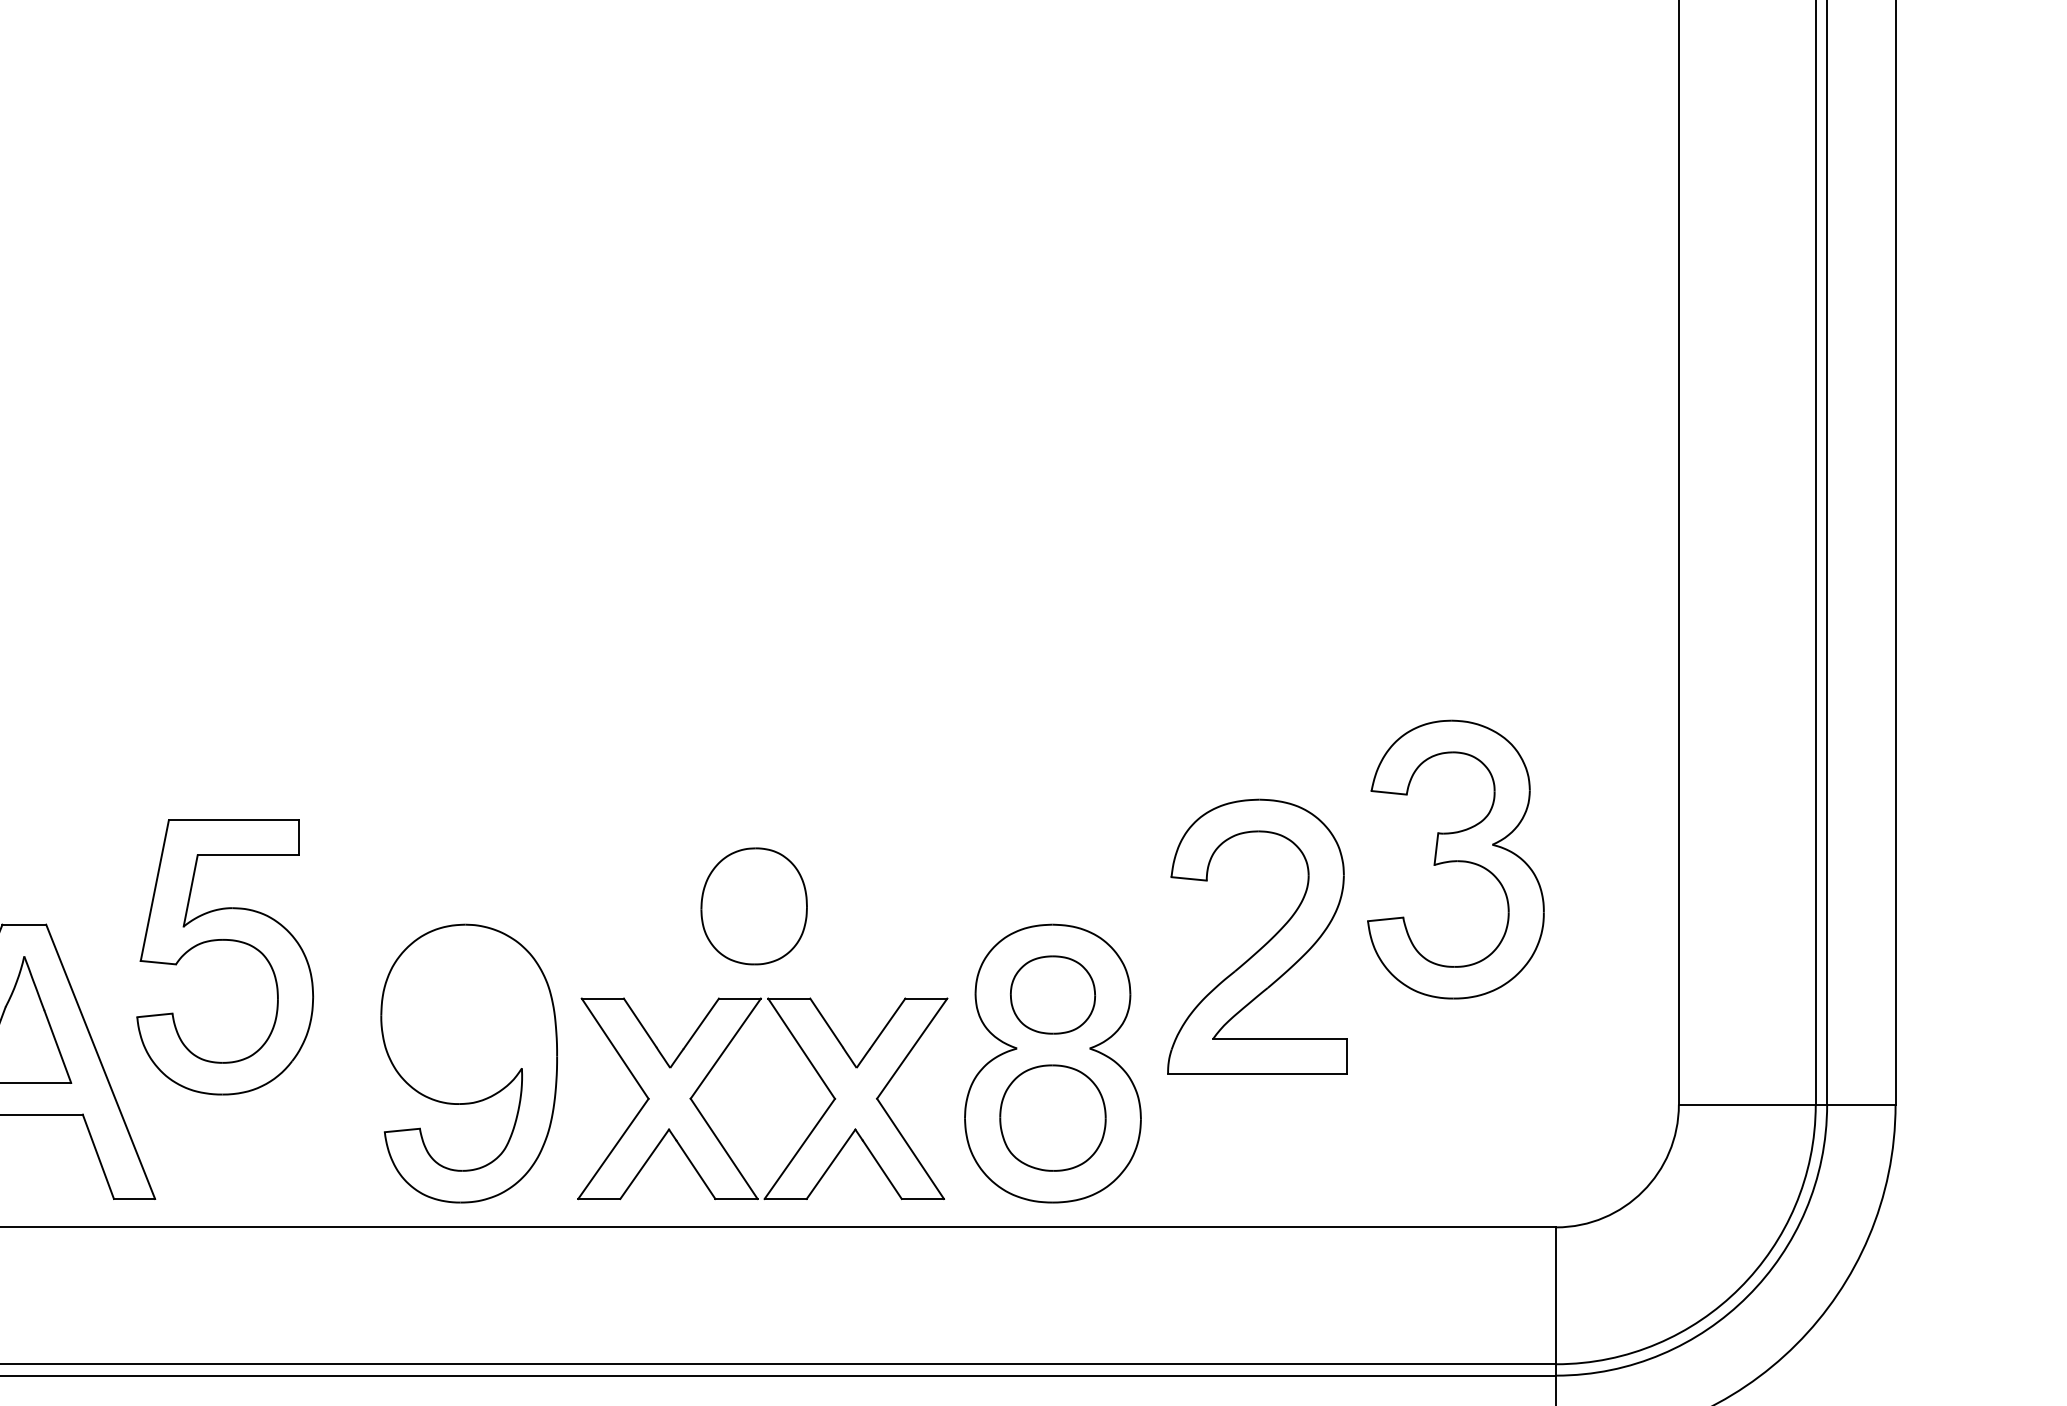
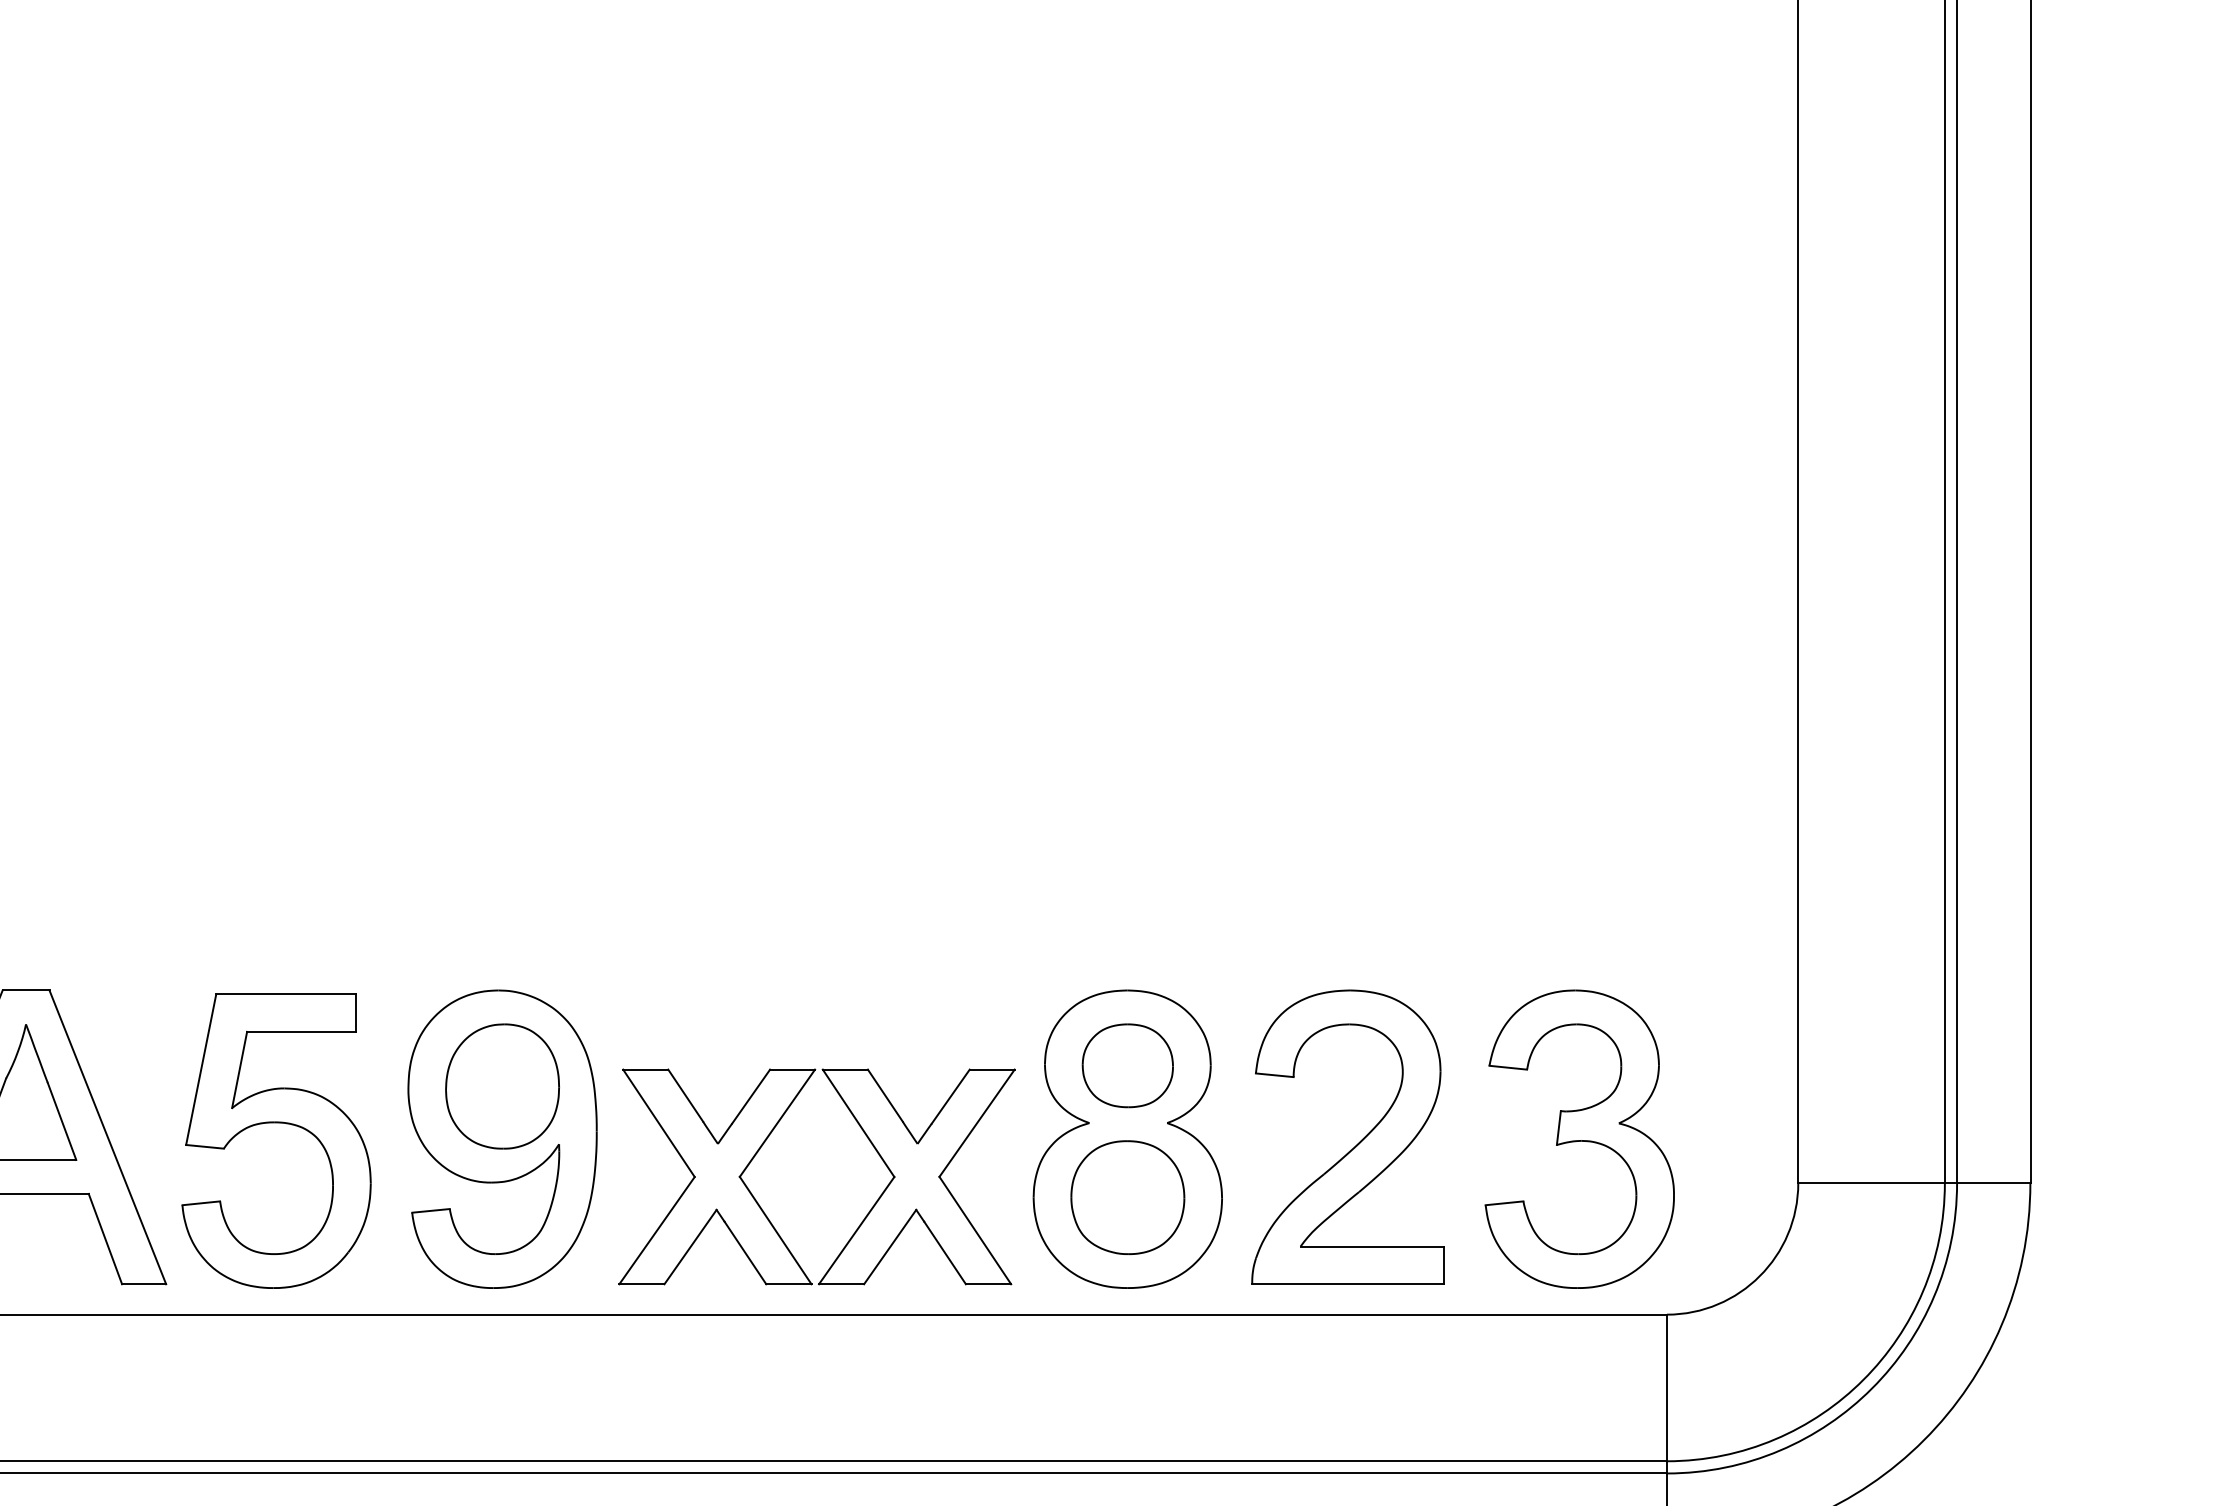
part: (1455, 859) -> (1579, 1139), moved
part: (753, 906) -> (501, 1086), moved
part: (230, 941) -> (282, 1124), moved
part: (1265, 943) -> (1356, 1144), moved

